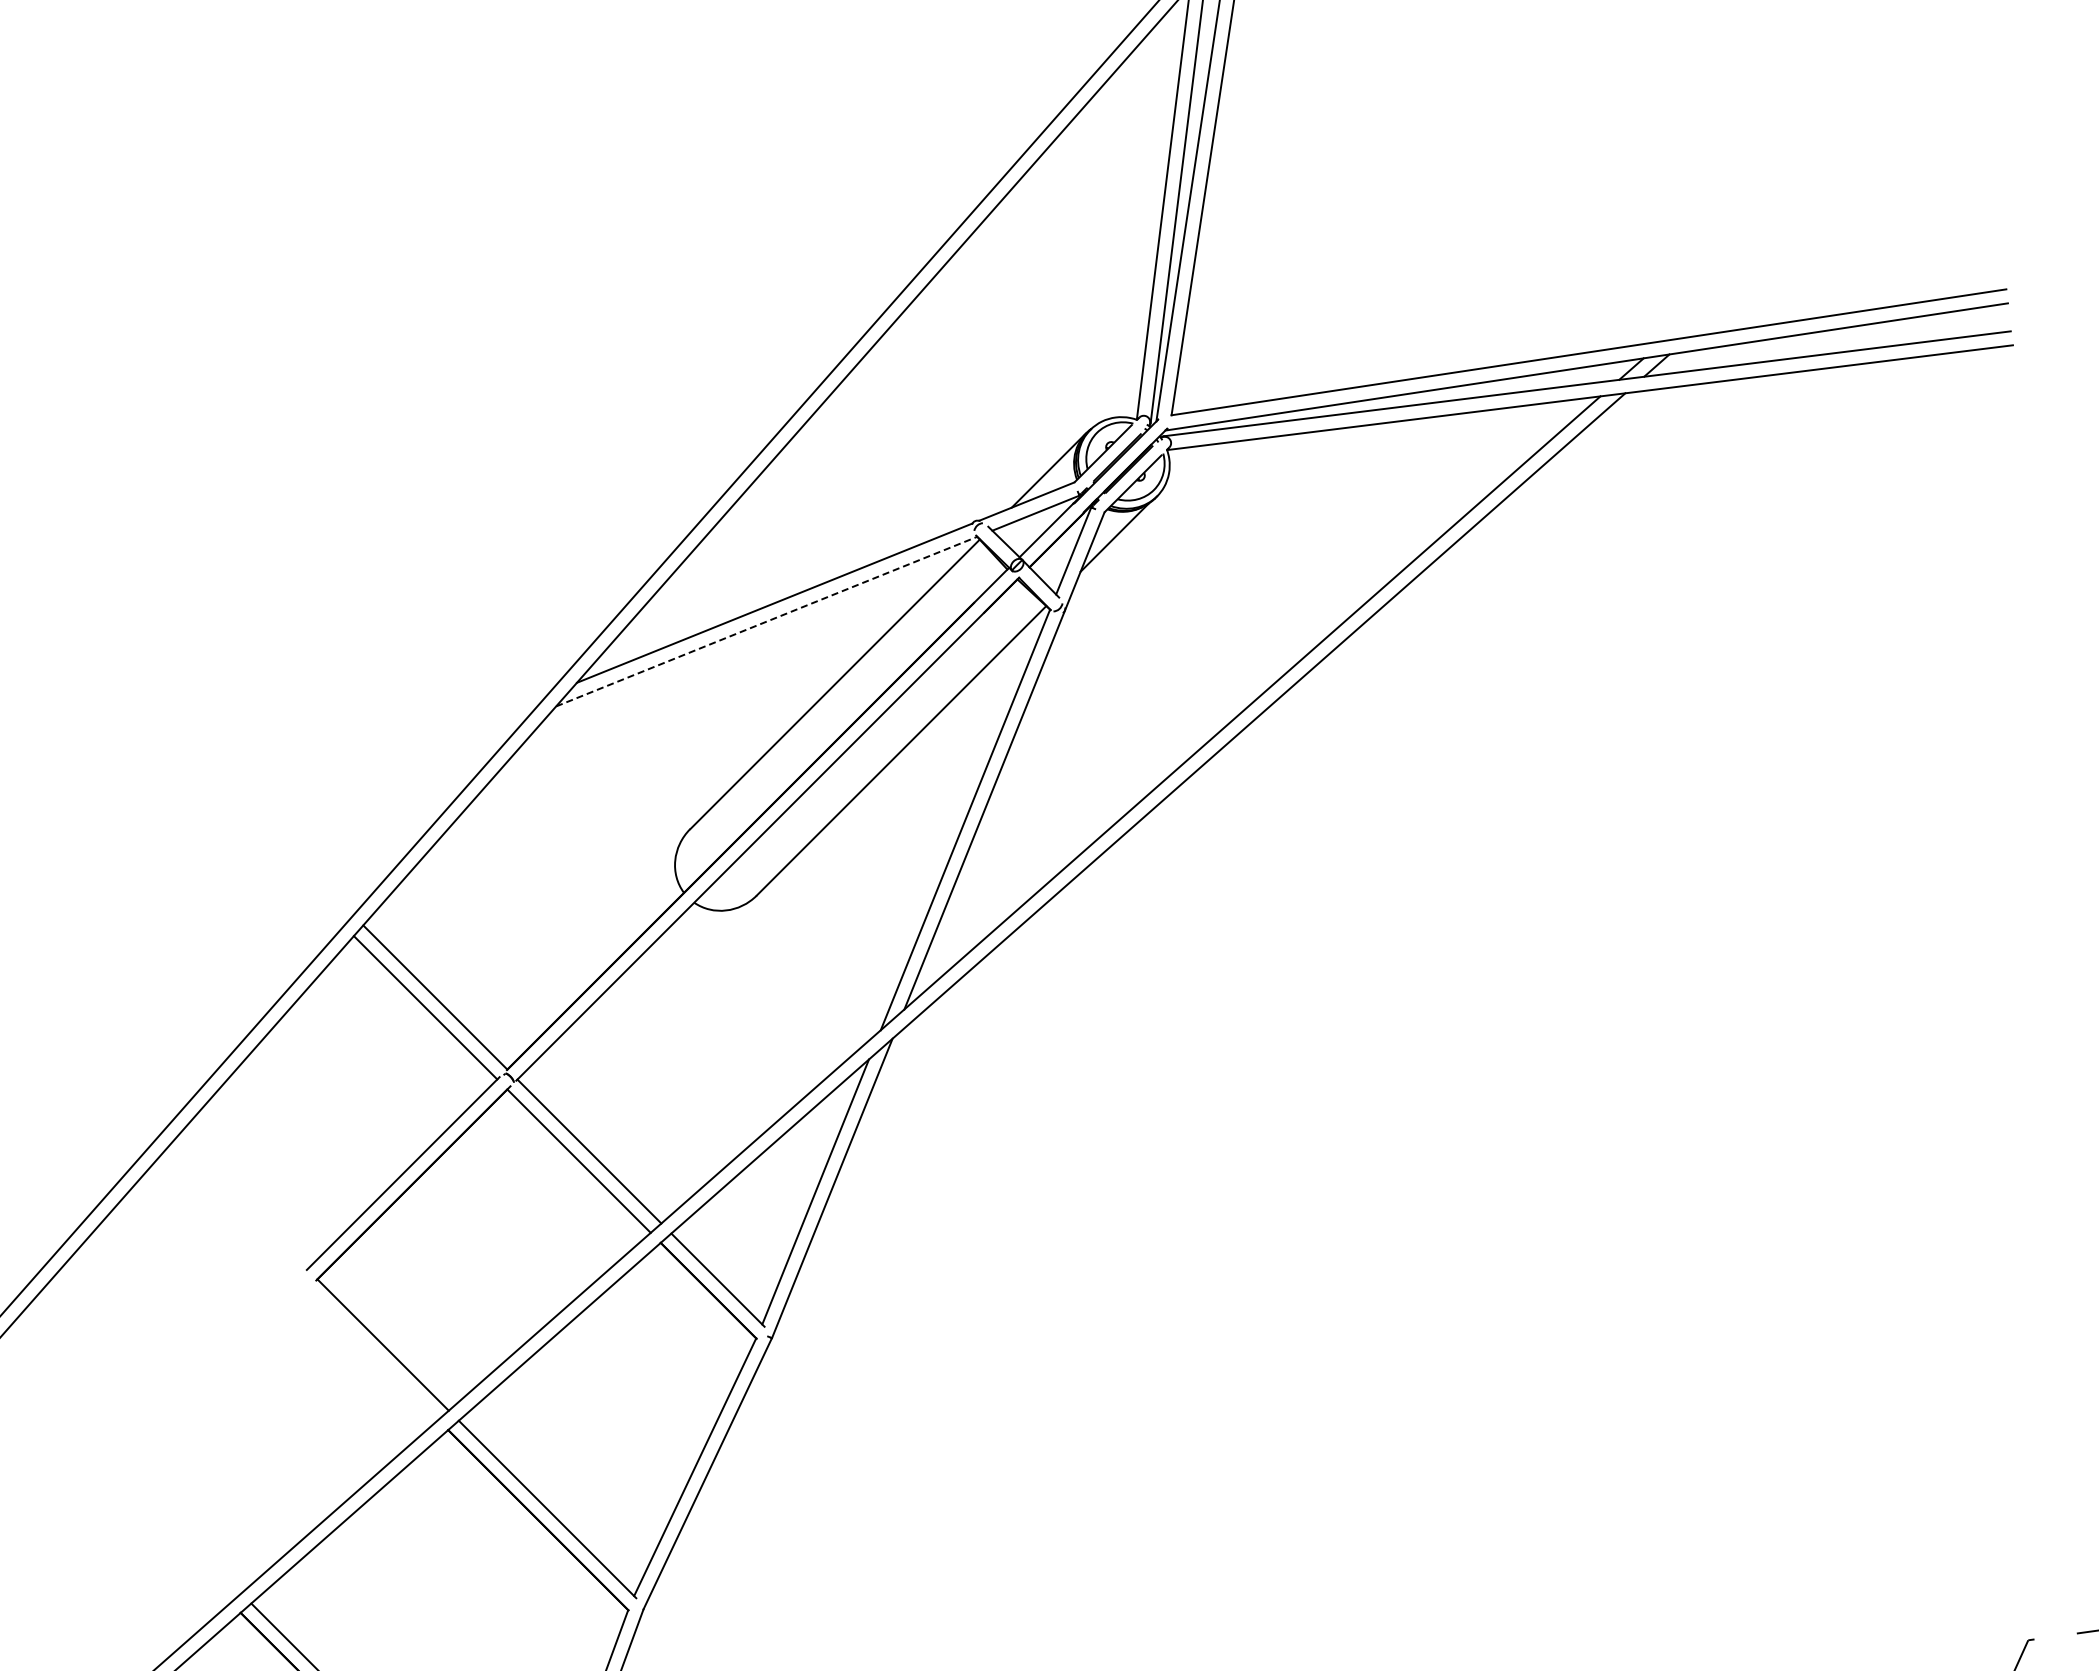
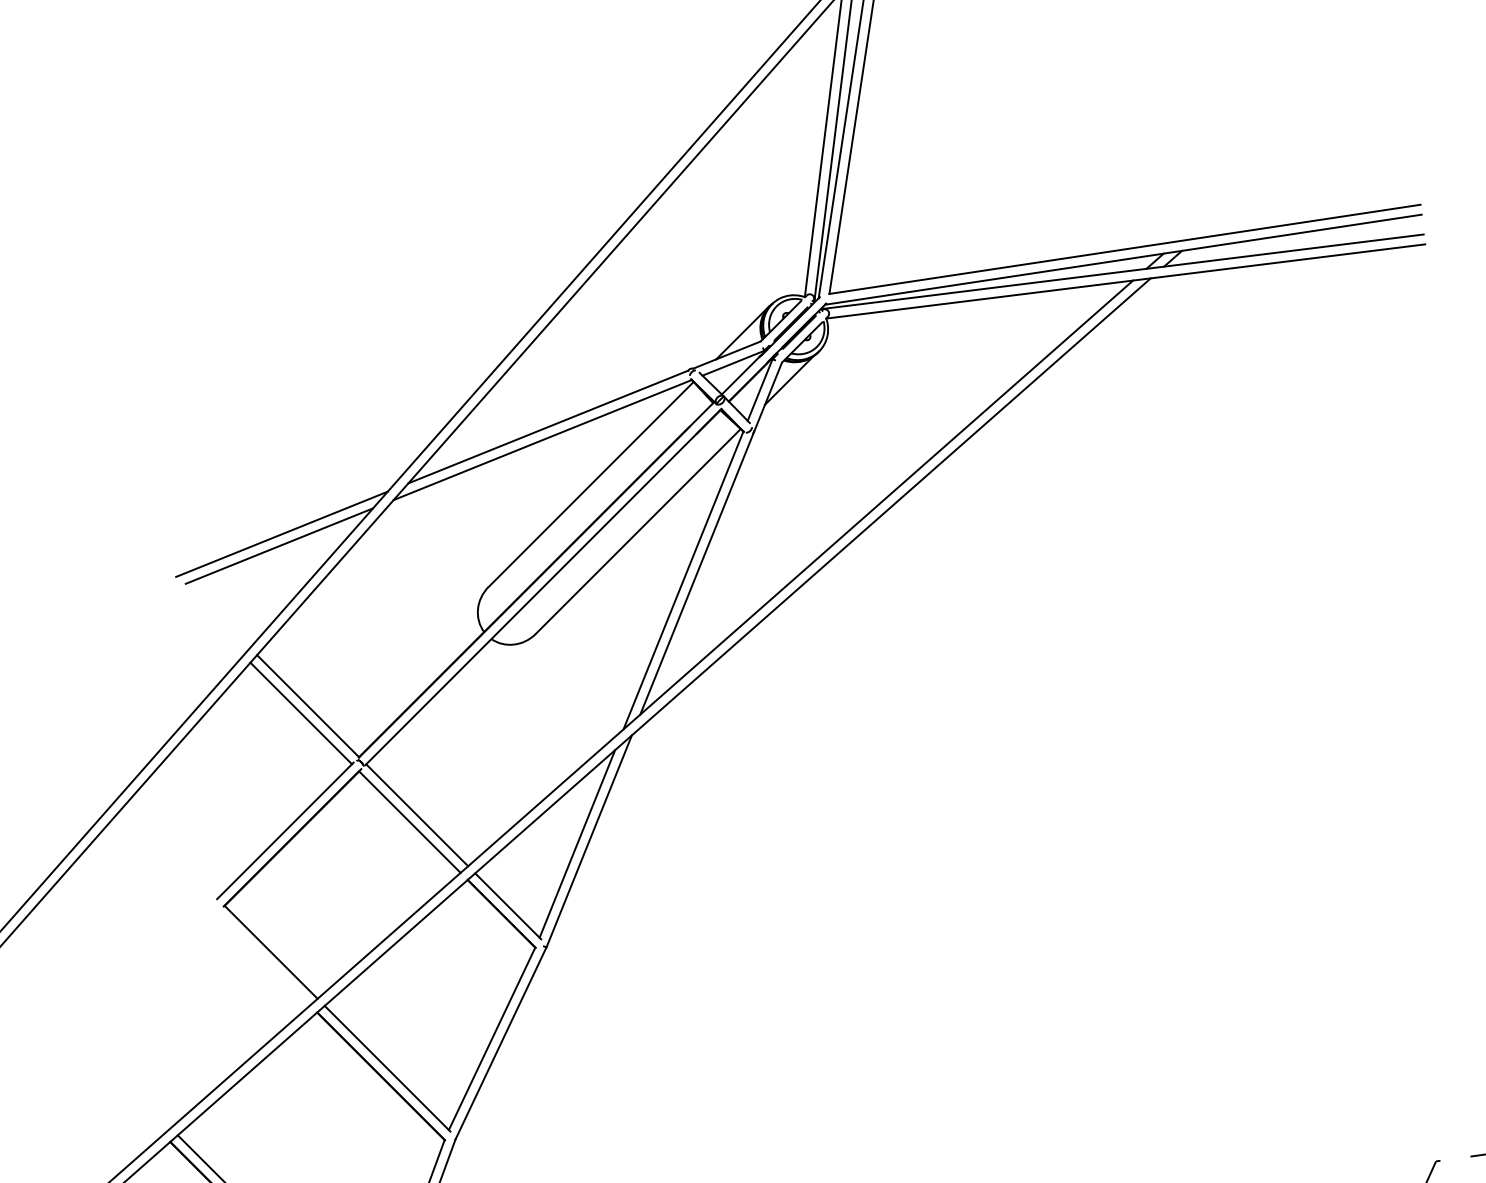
line: (766, 621) -> (542, 439), dashed -> solid
line: (397, 754) -> (281, 534), added
line: (394, 771) -> (279, 546), added

